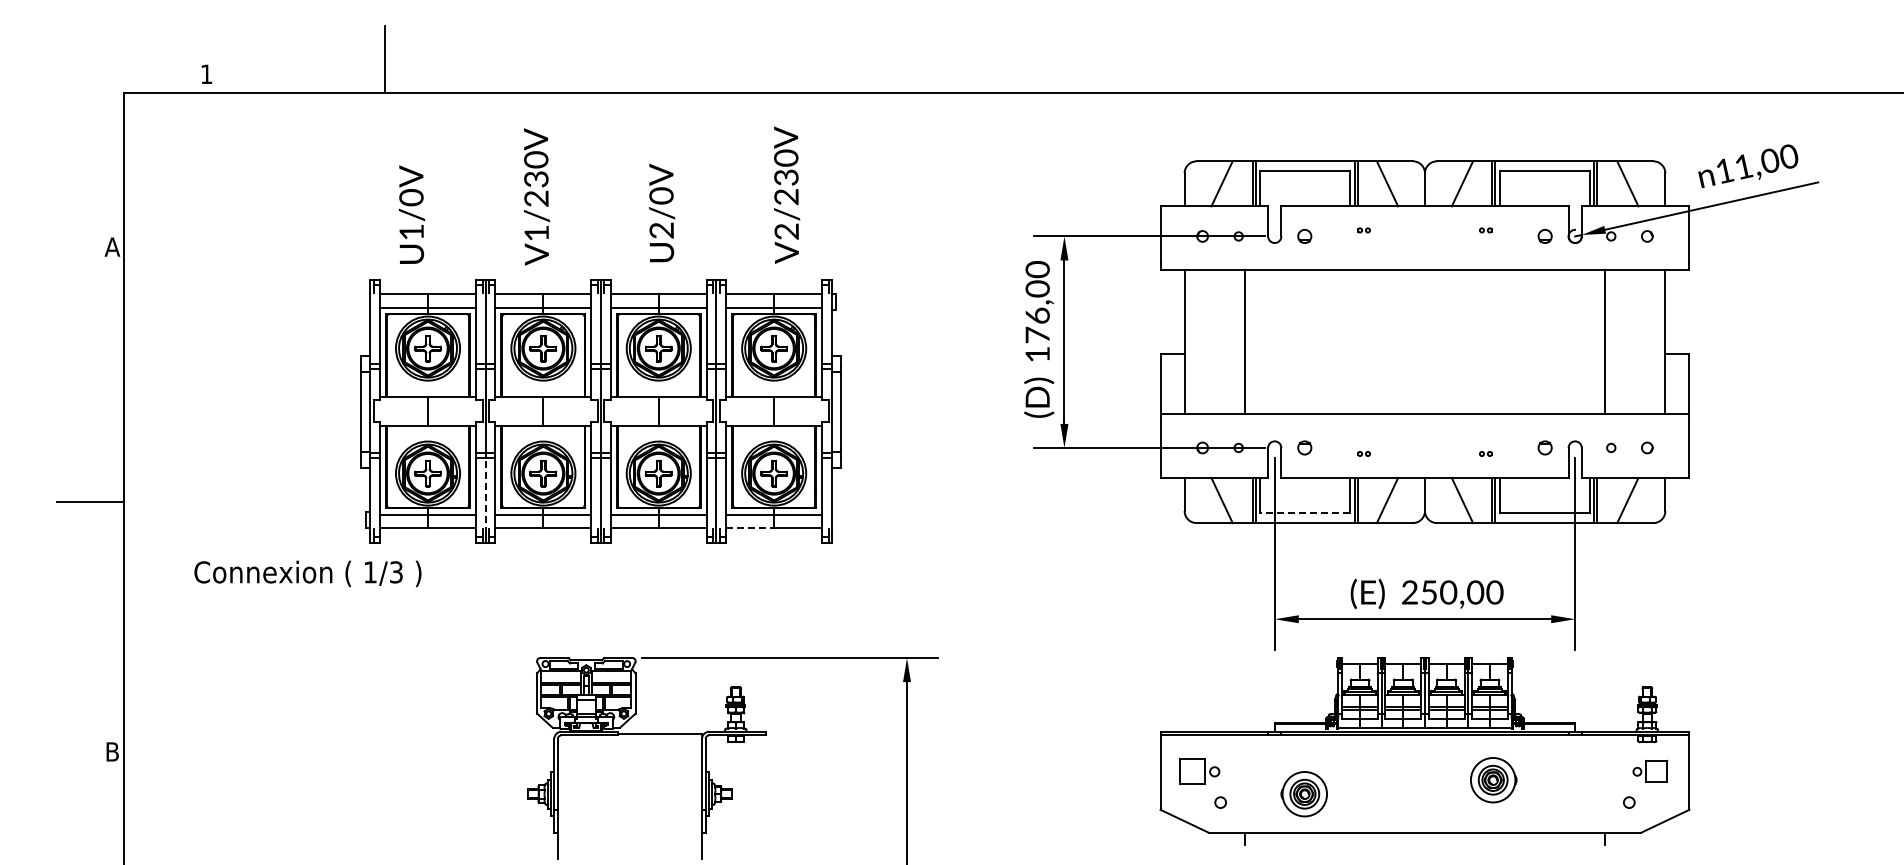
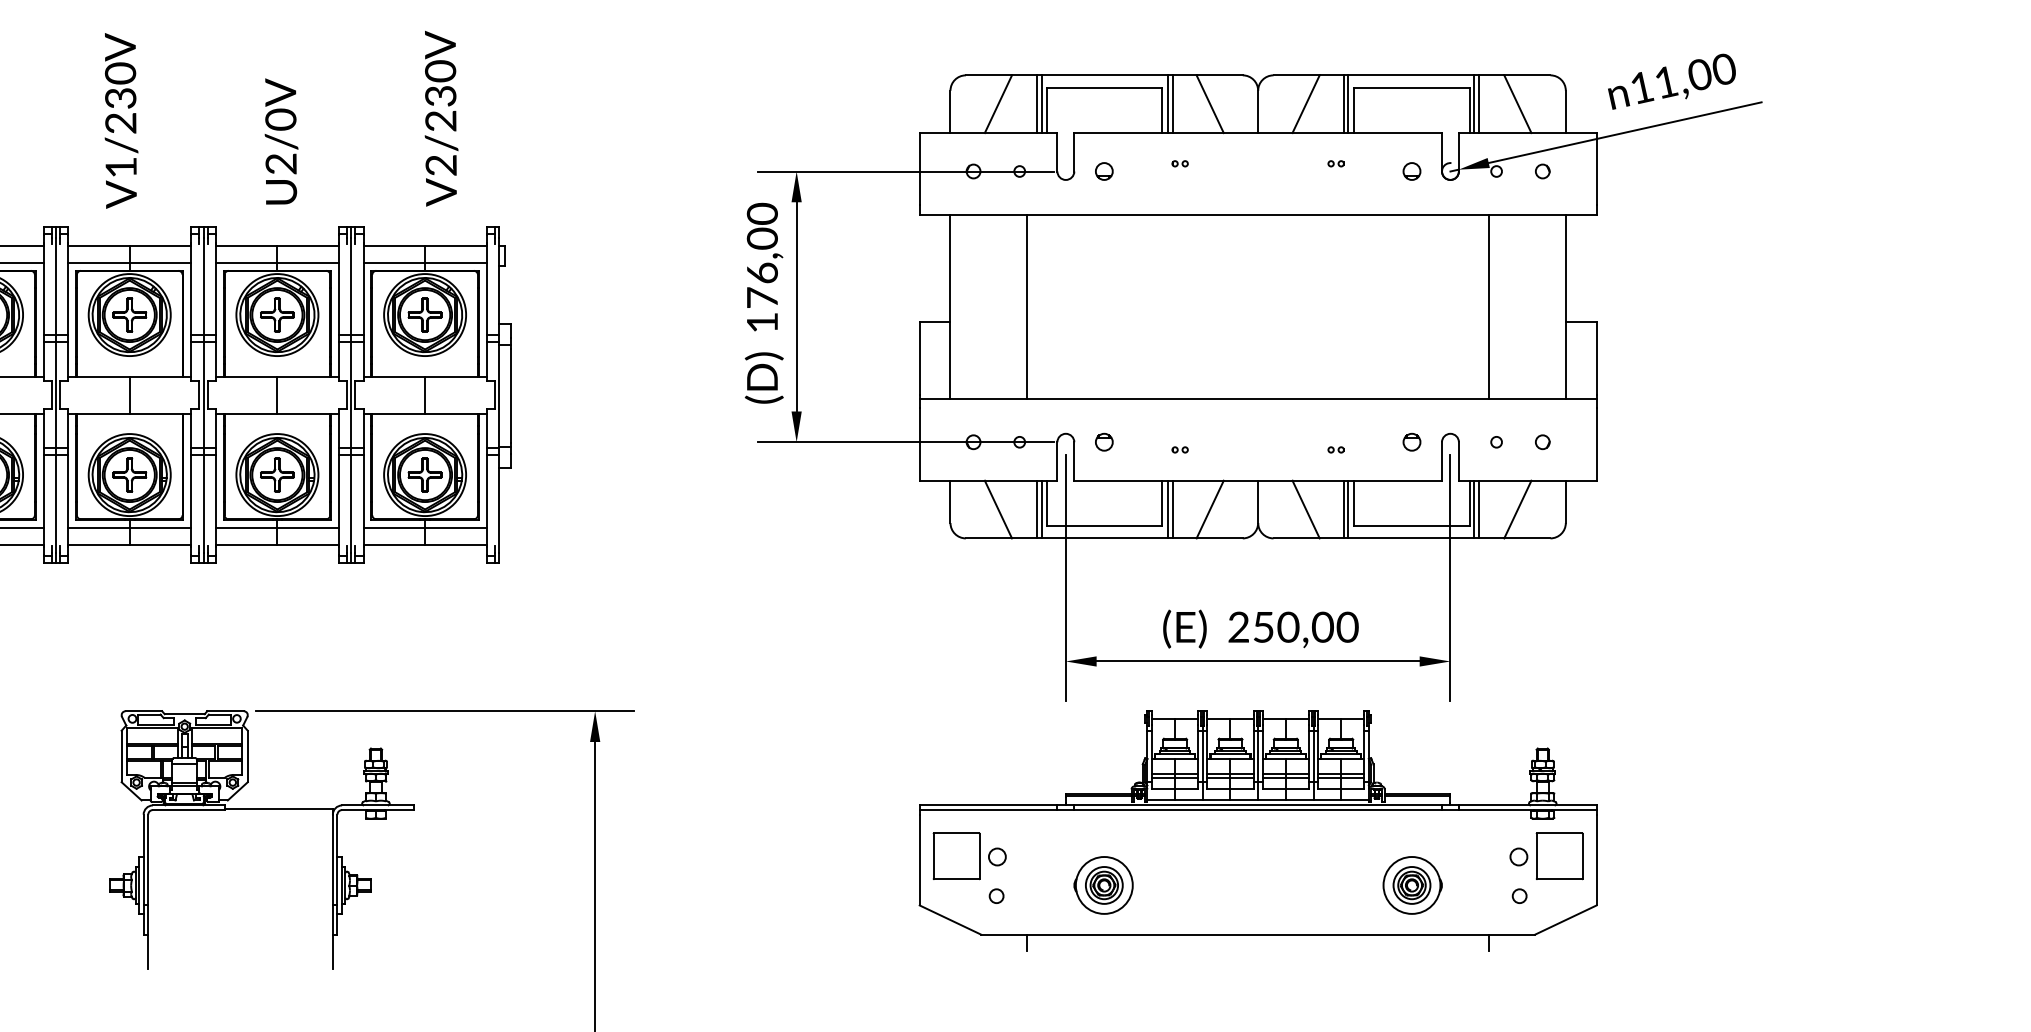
line: (485, 496) -> (55, 504), dashed -> solid
line: (1304, 513) -> (1103, 526), dashed -> solid
line: (750, 527) -> (394, 544), dashed -> solid
part: (1199, 771) -> (969, 856), size x1.43
part: (1650, 771) -> (1546, 856), size x1.67
part: (1493, 780) -> (1412, 885), moved

